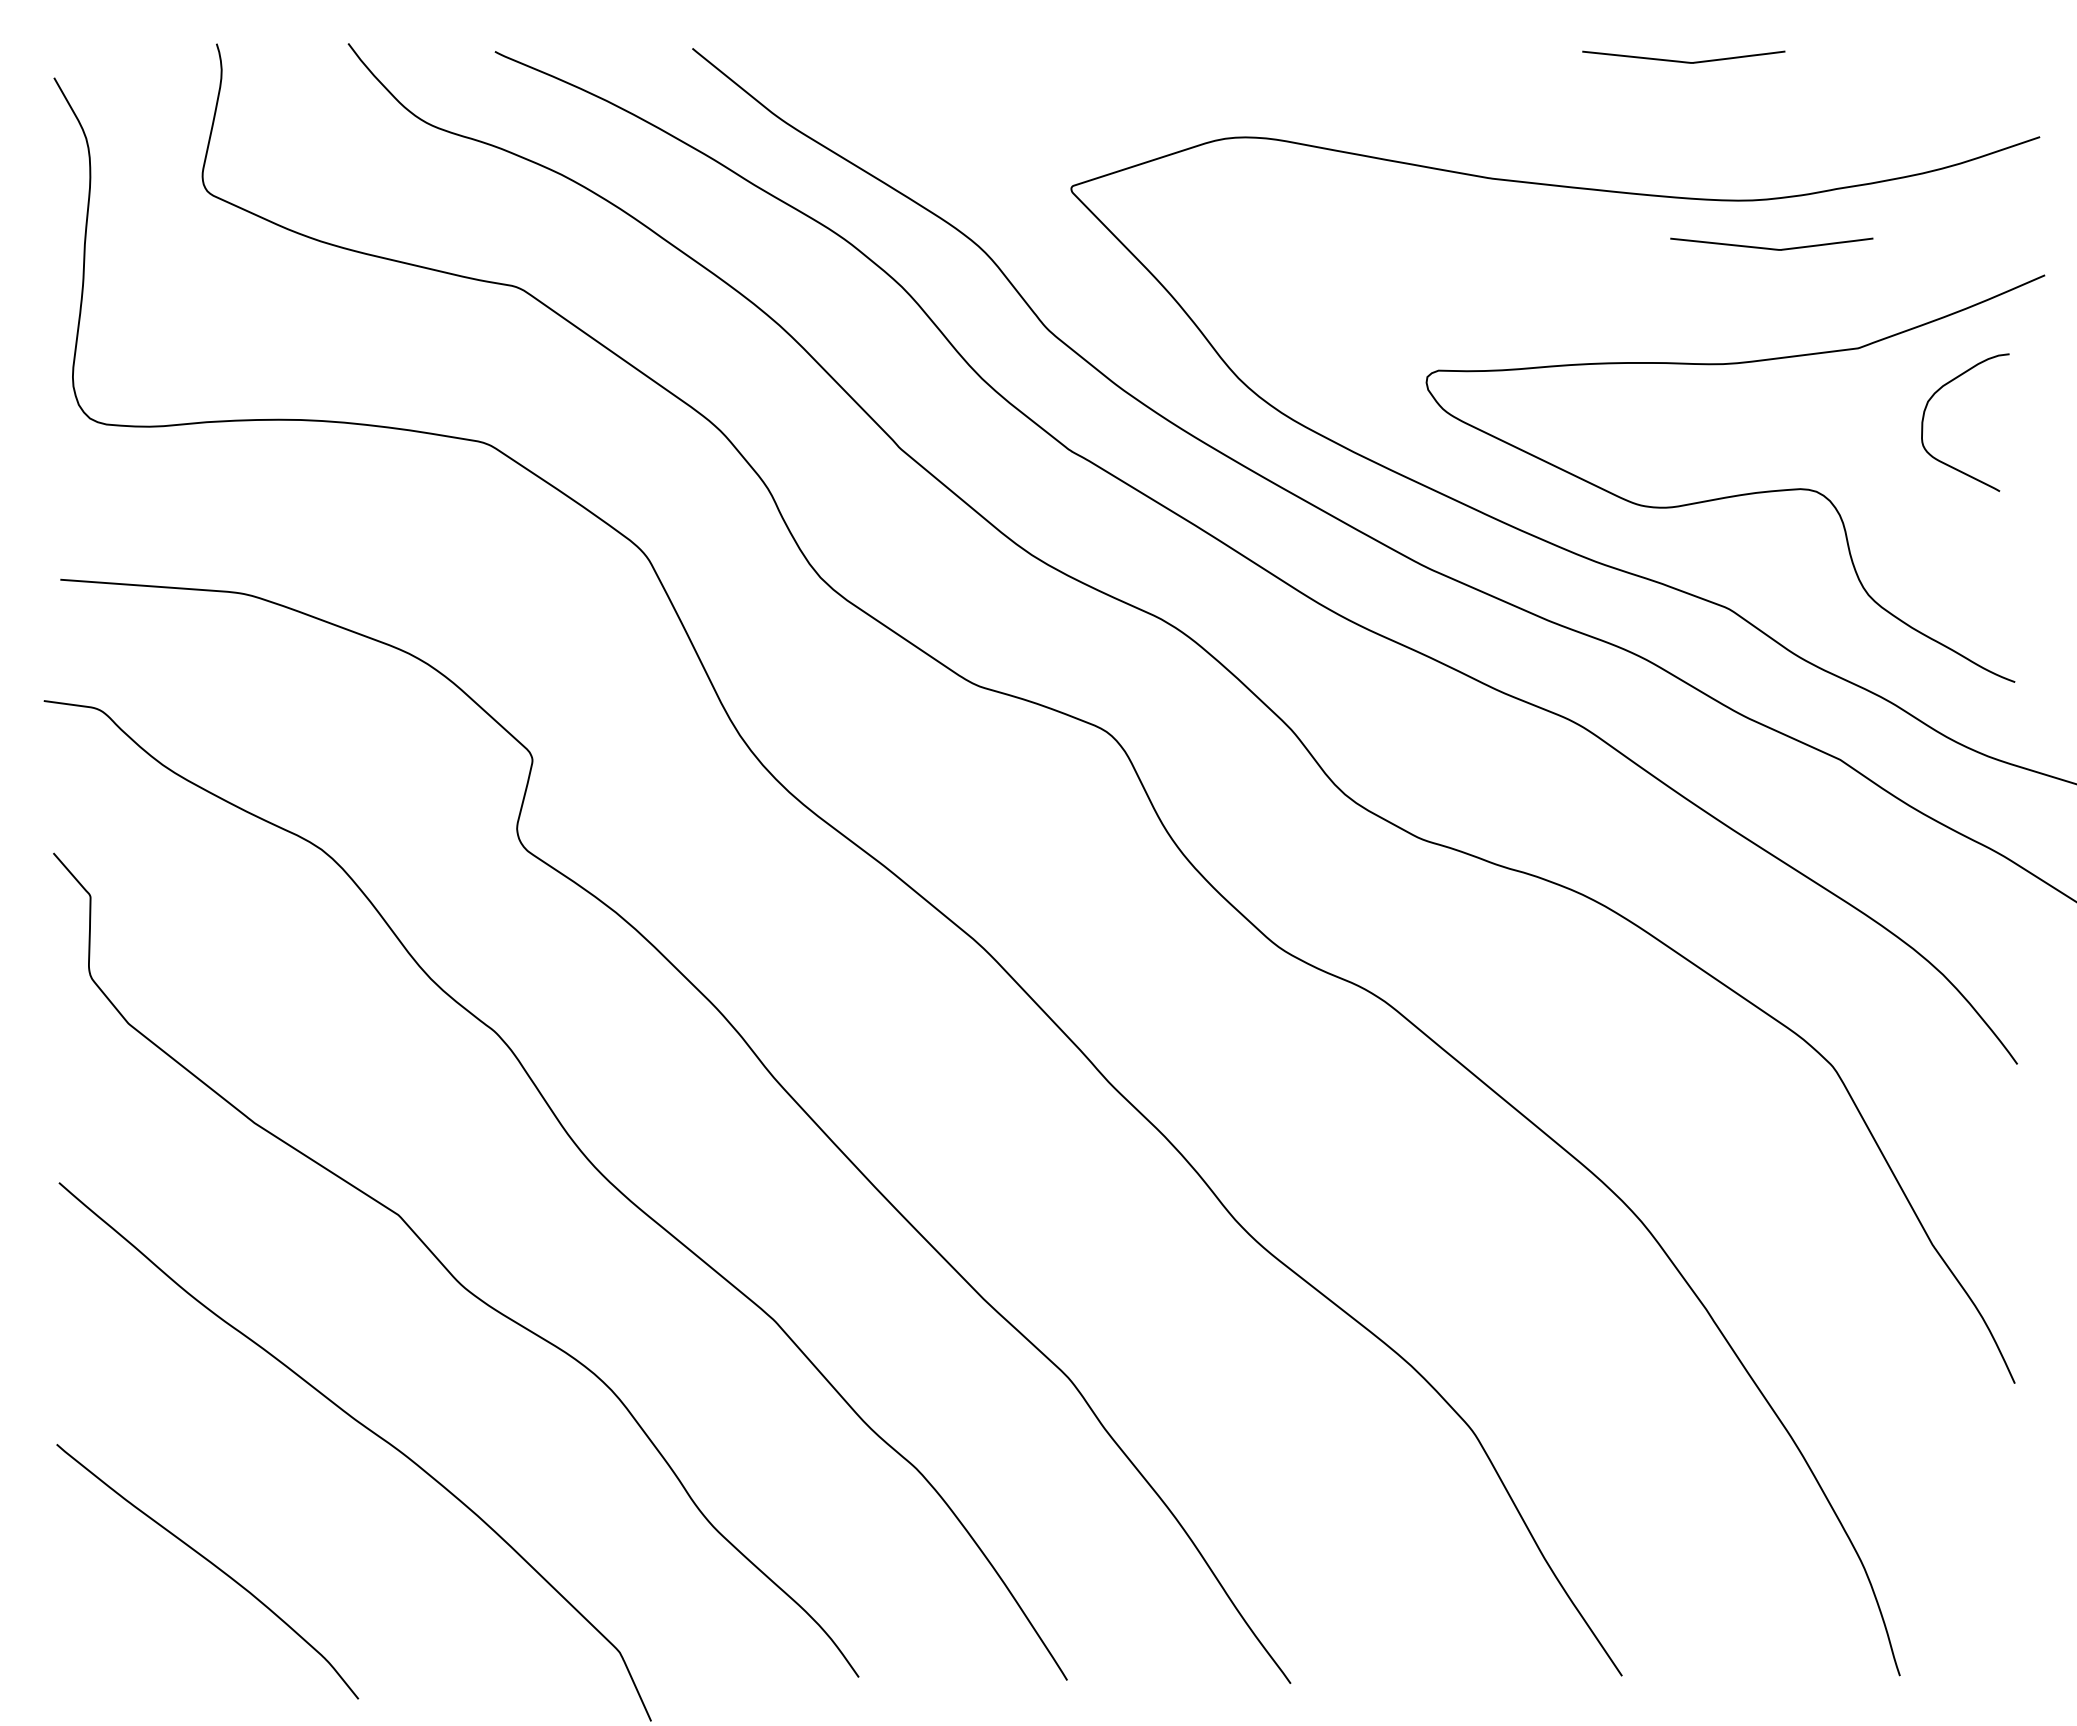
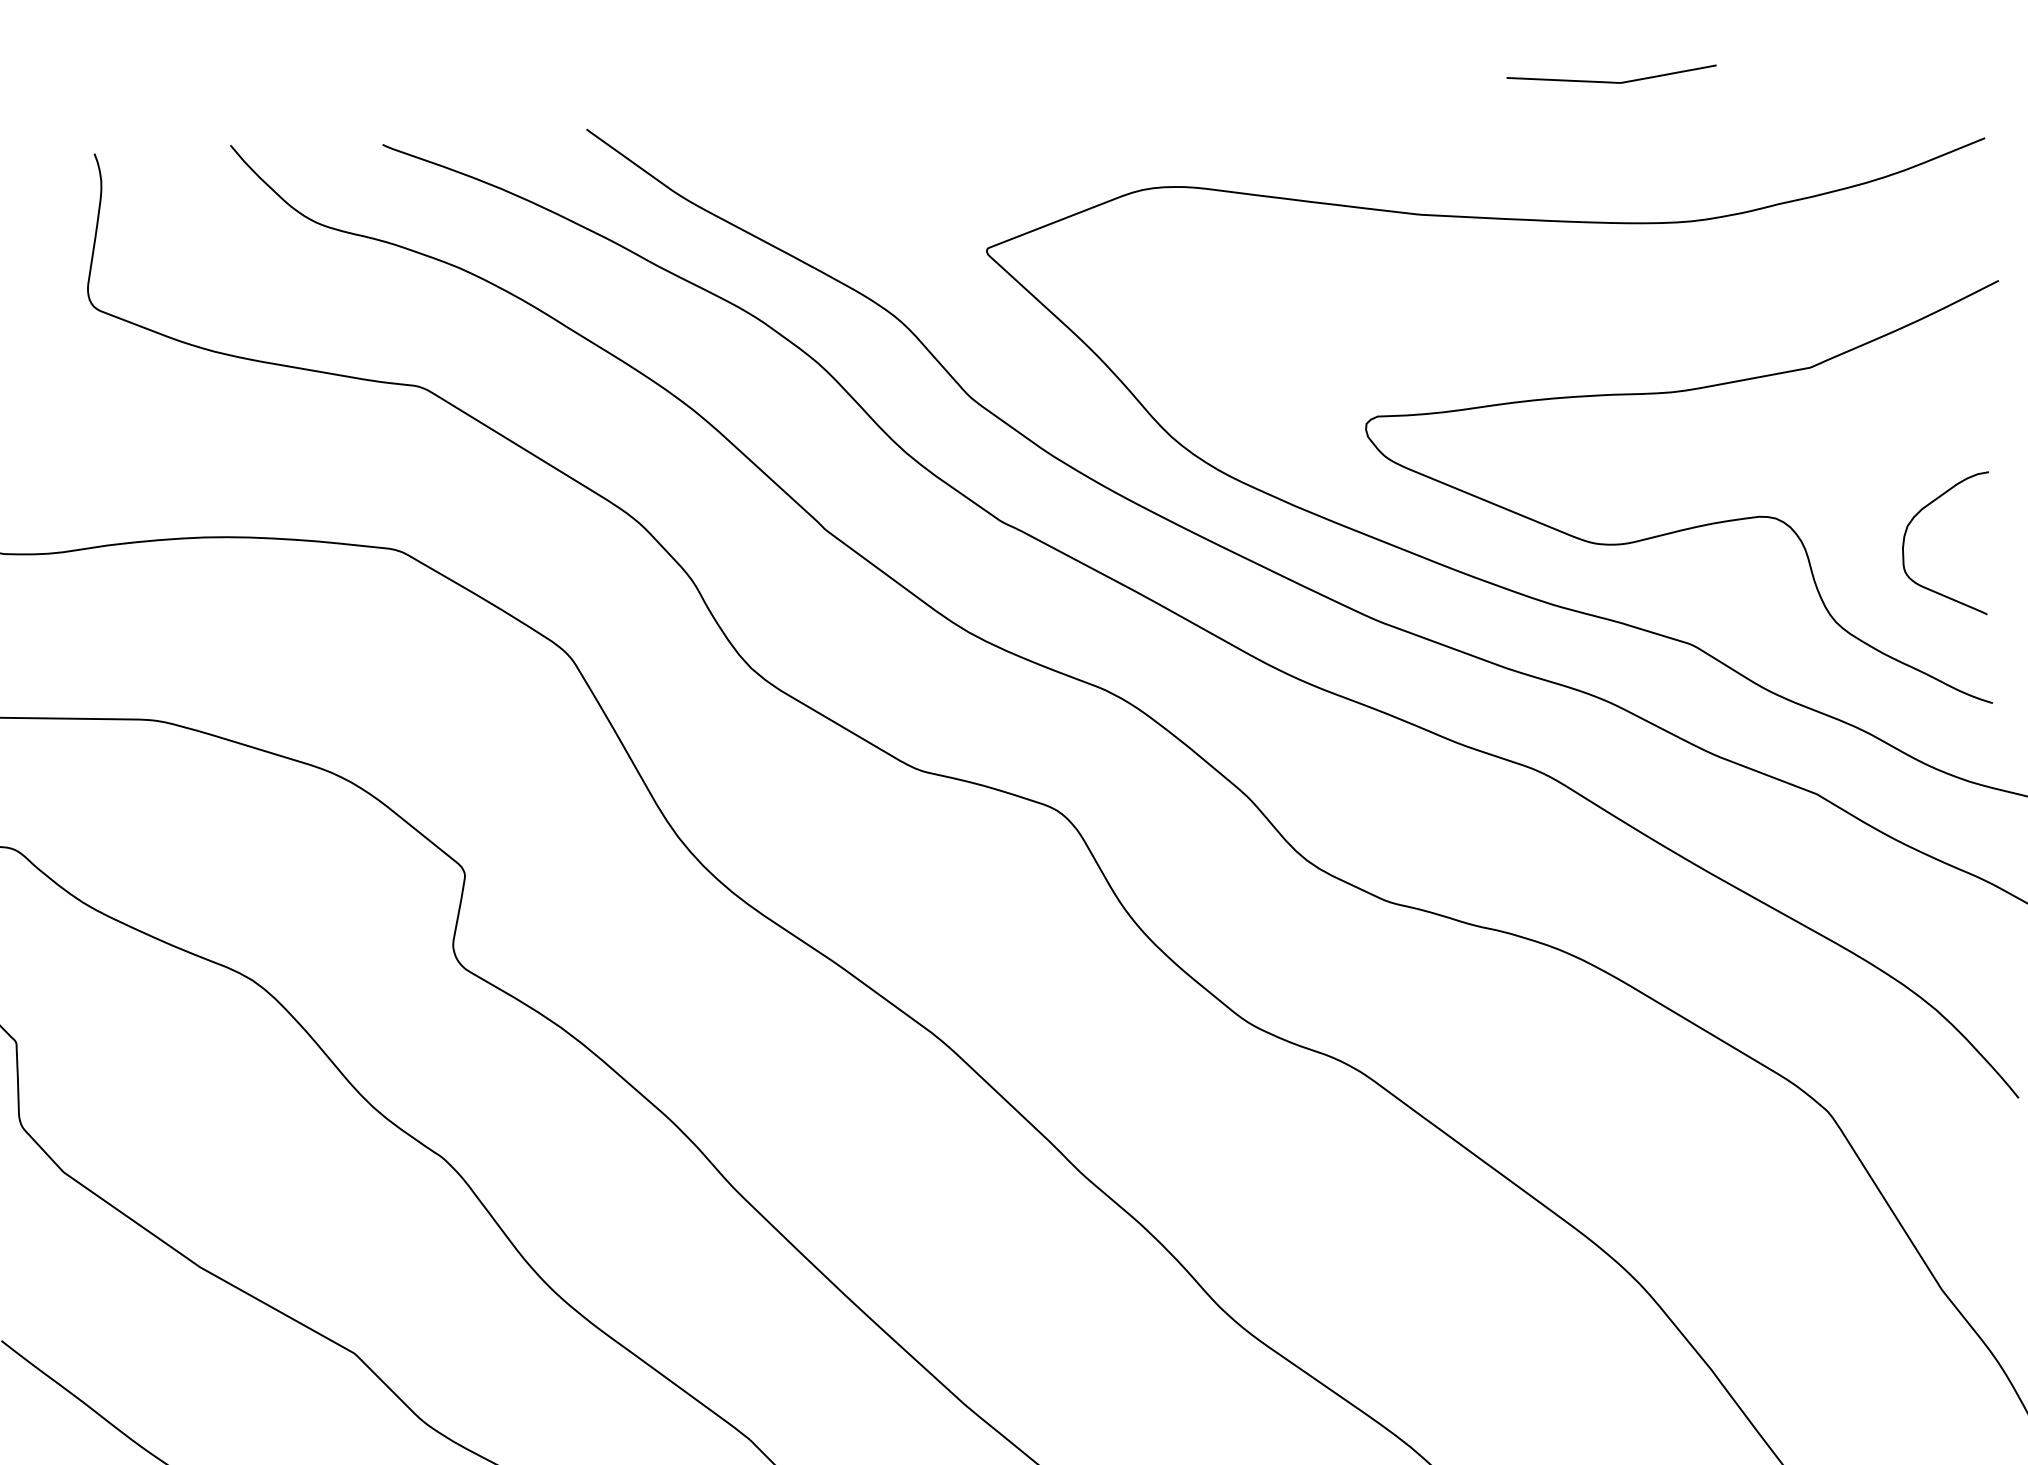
curve: (1768, 247) -> (1711, 268), removed
curve: (1936, 393) -> (1915, 517), moved

